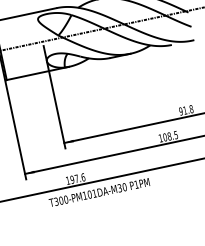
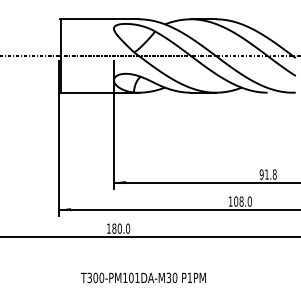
text: (175, 135) -> (249, 201), 108.5 -> 108.0
text: (78, 178) -> (121, 228), 197.6 -> 180.0
text: (99, 192) -> (143, 277), moved

